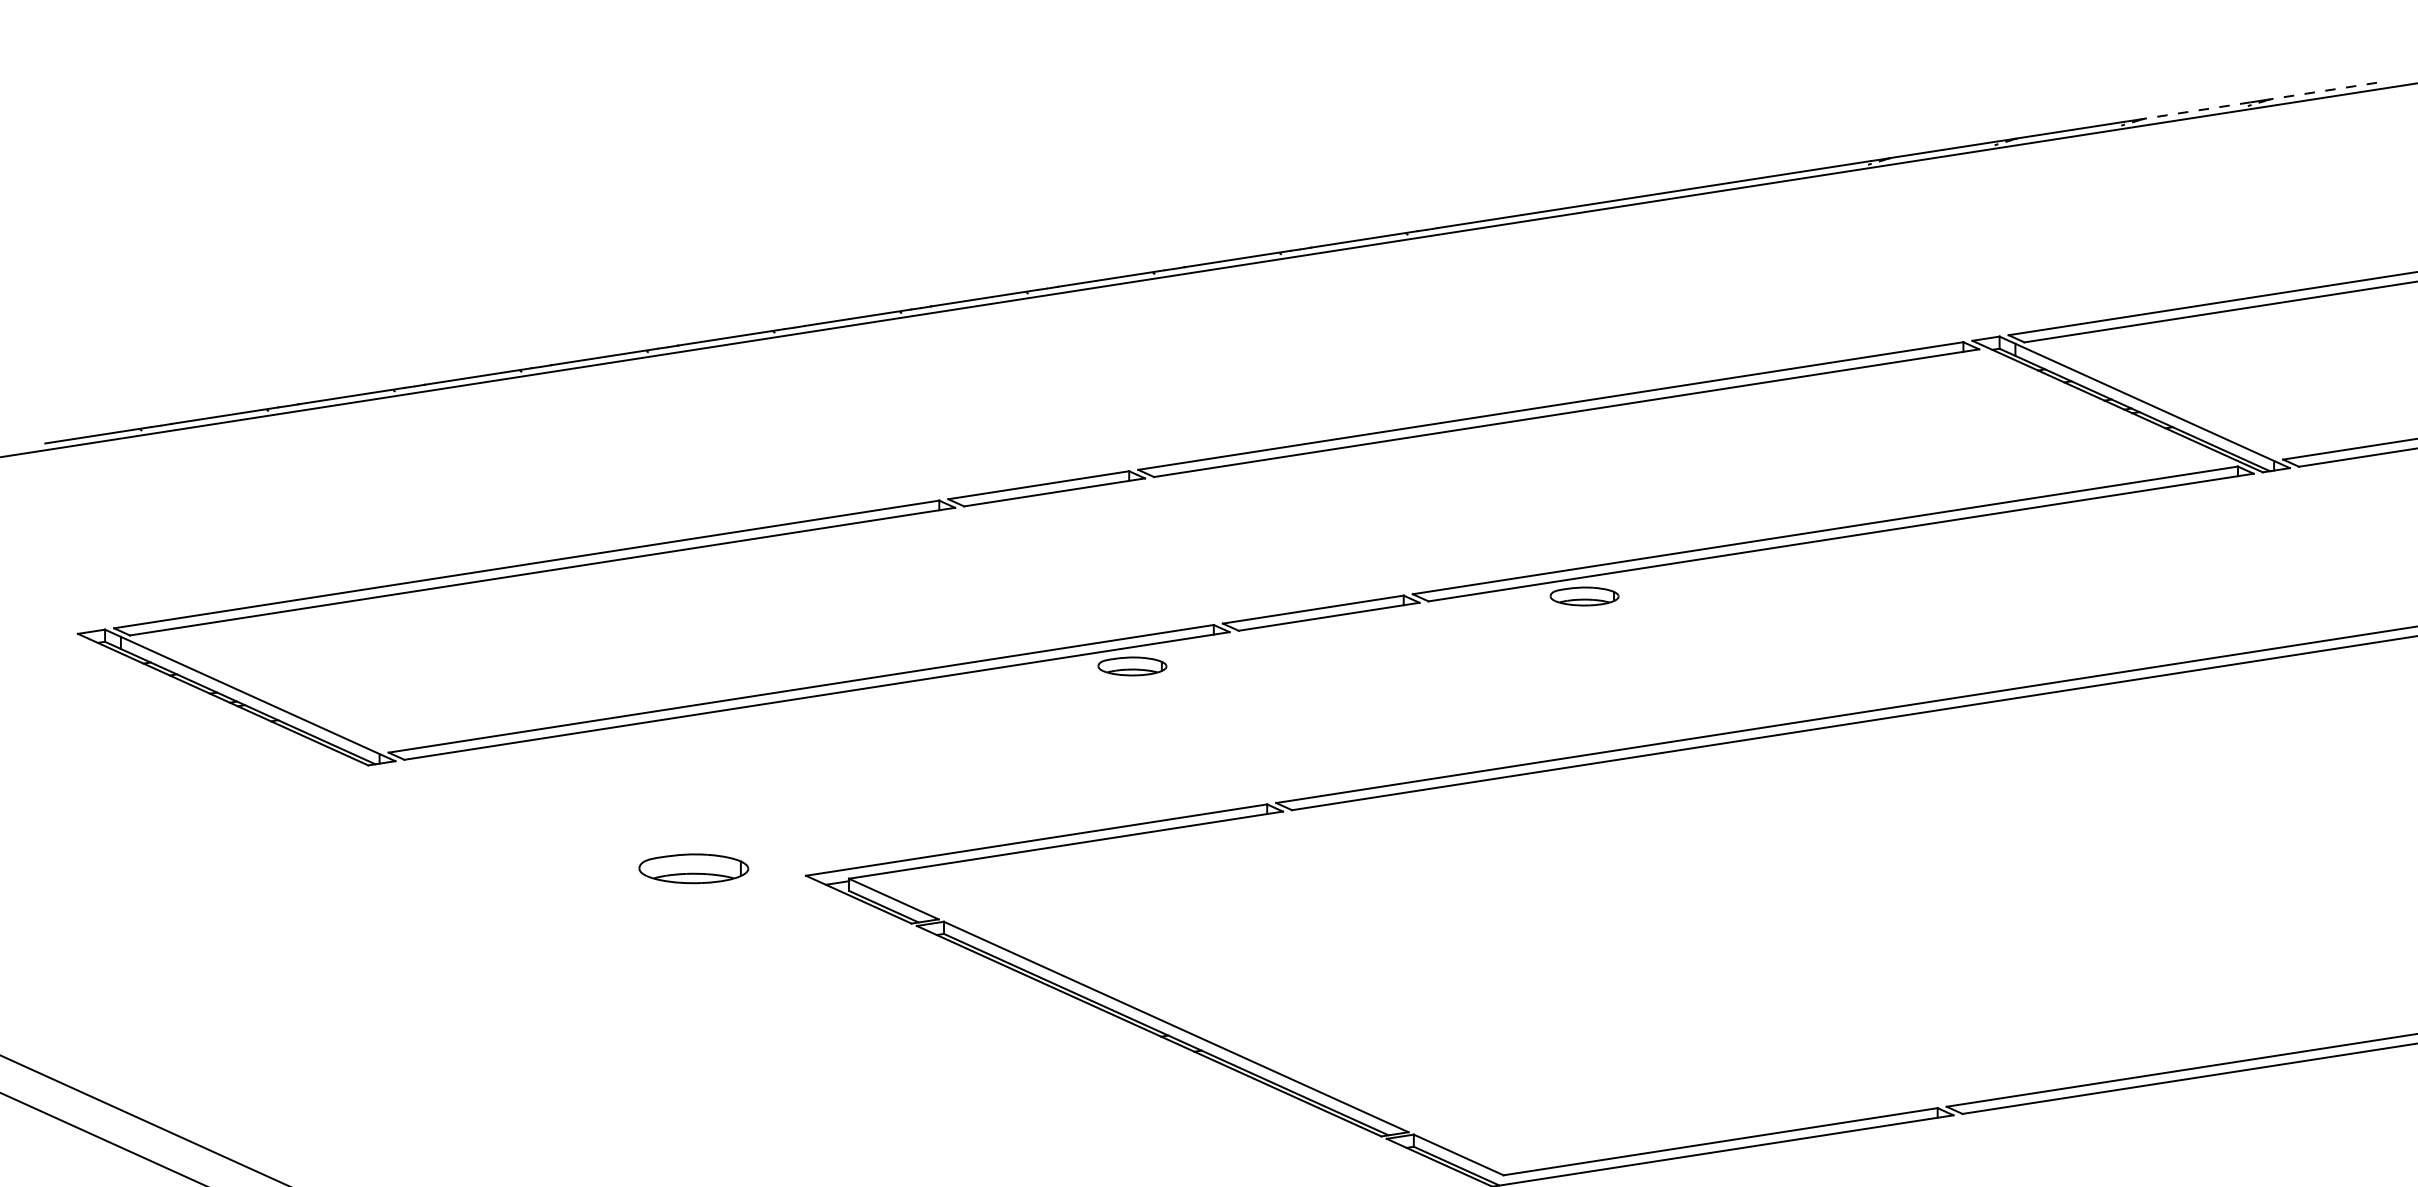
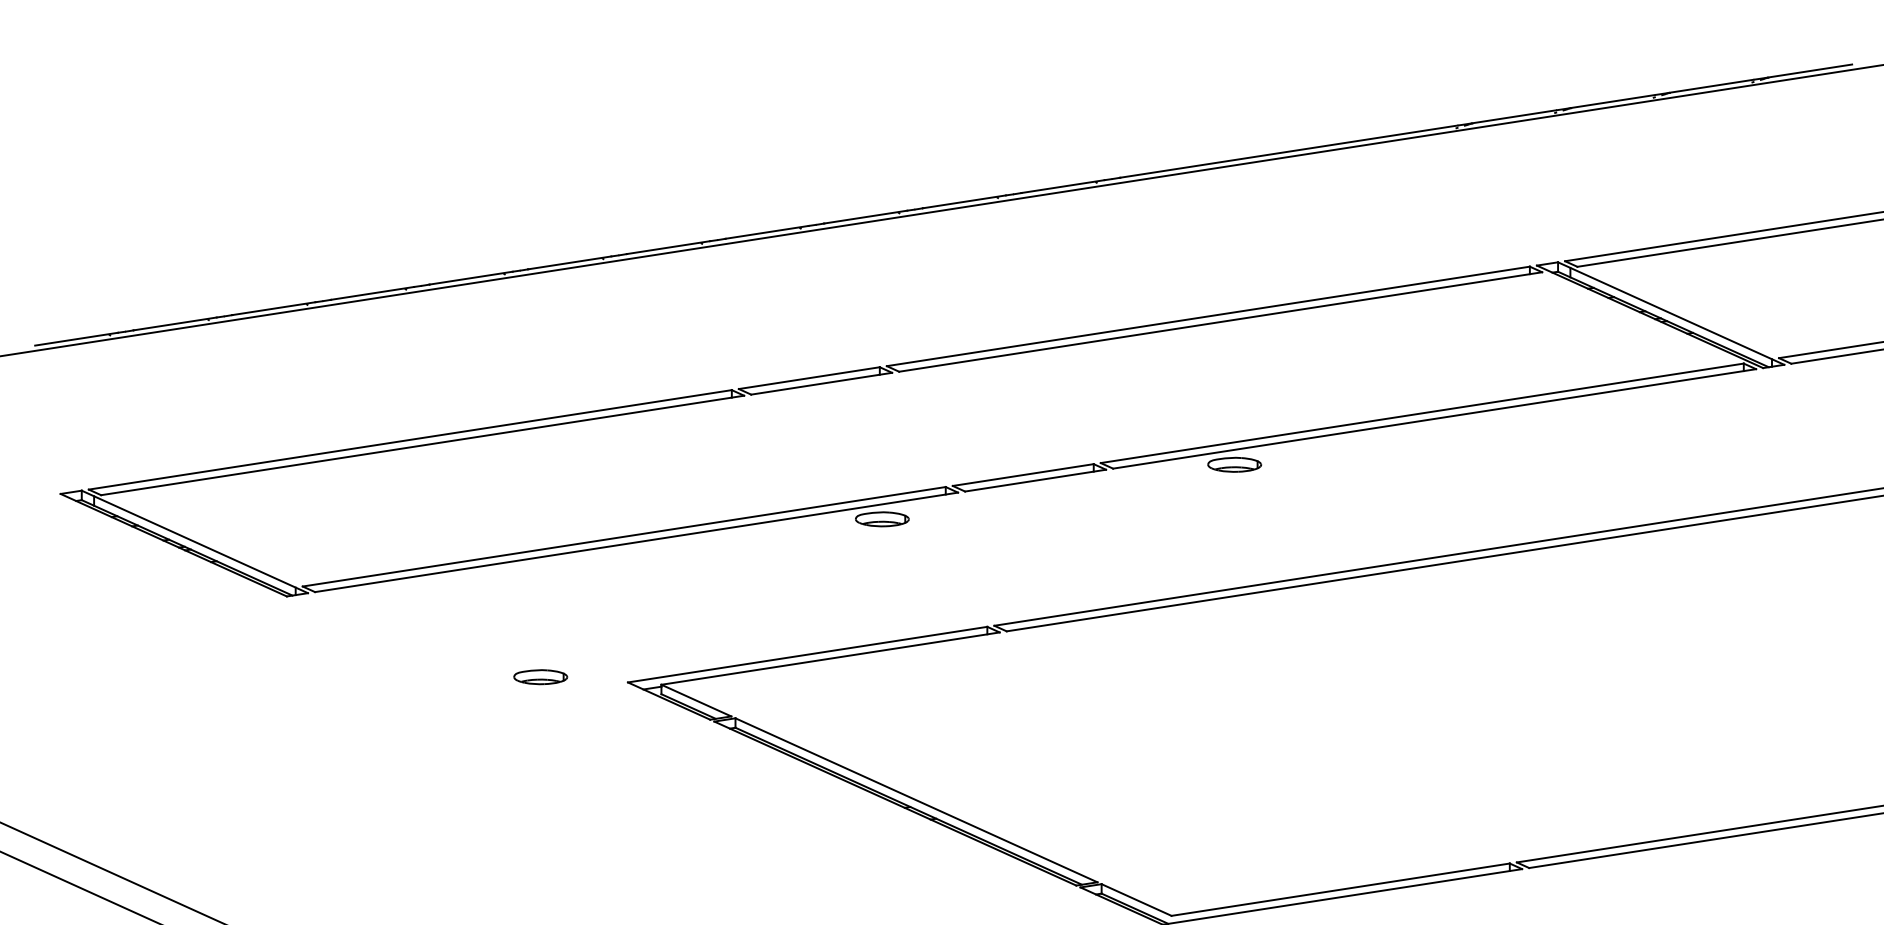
line: (2322, 91) -> (1809, 71), dashed -> solid
line: (2196, 110) -> (1711, 86), dashed -> solid
part: (693, 869) -> (540, 677), size x0.62

